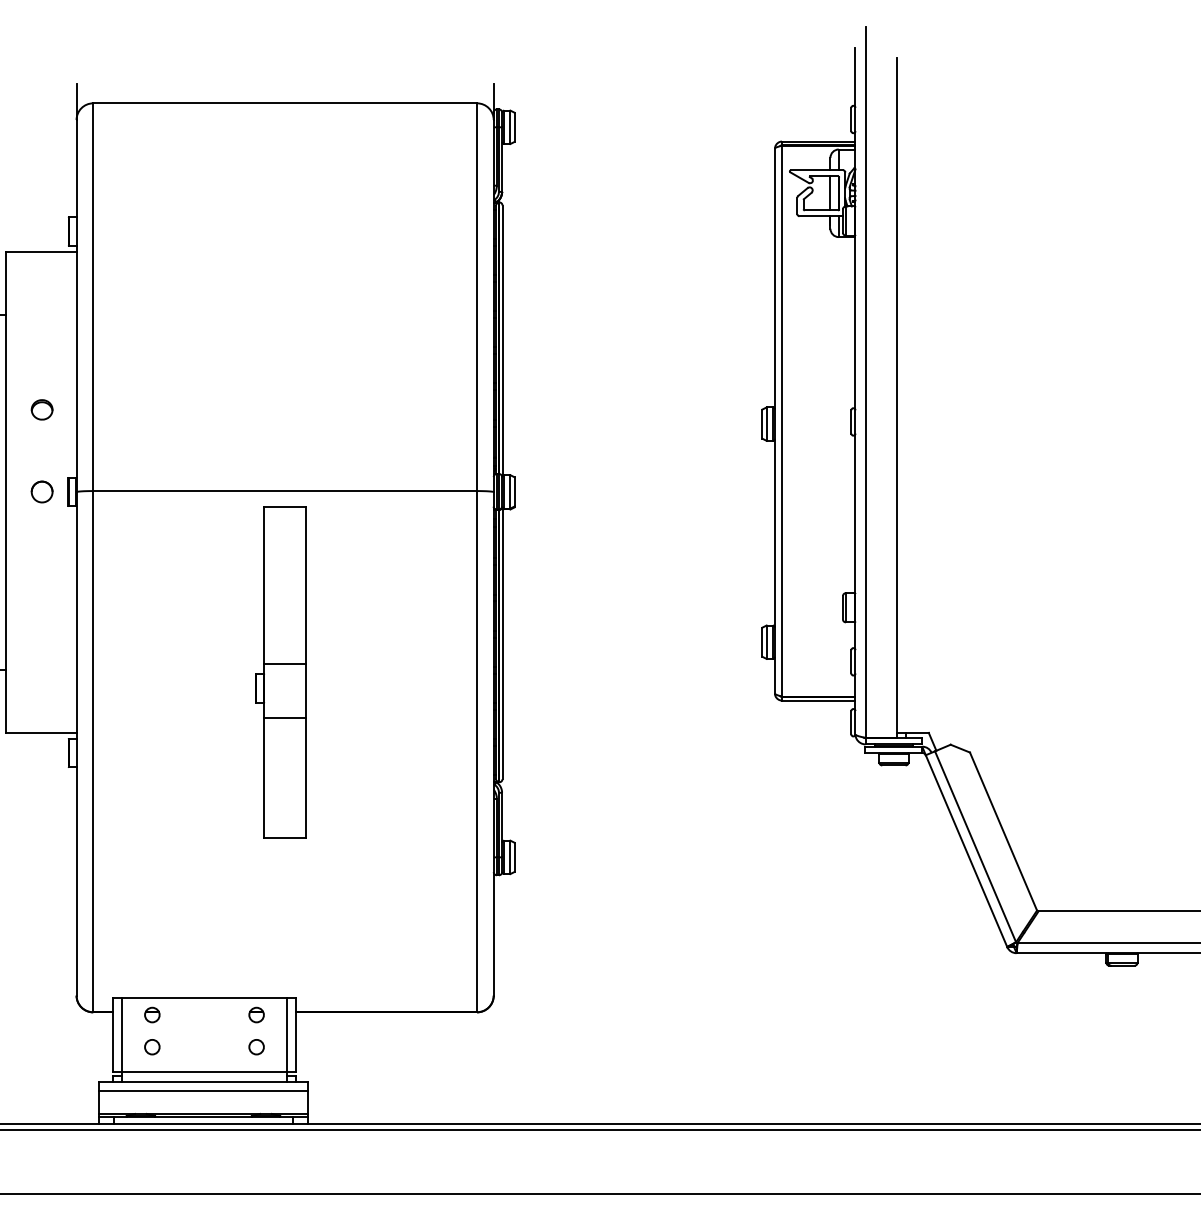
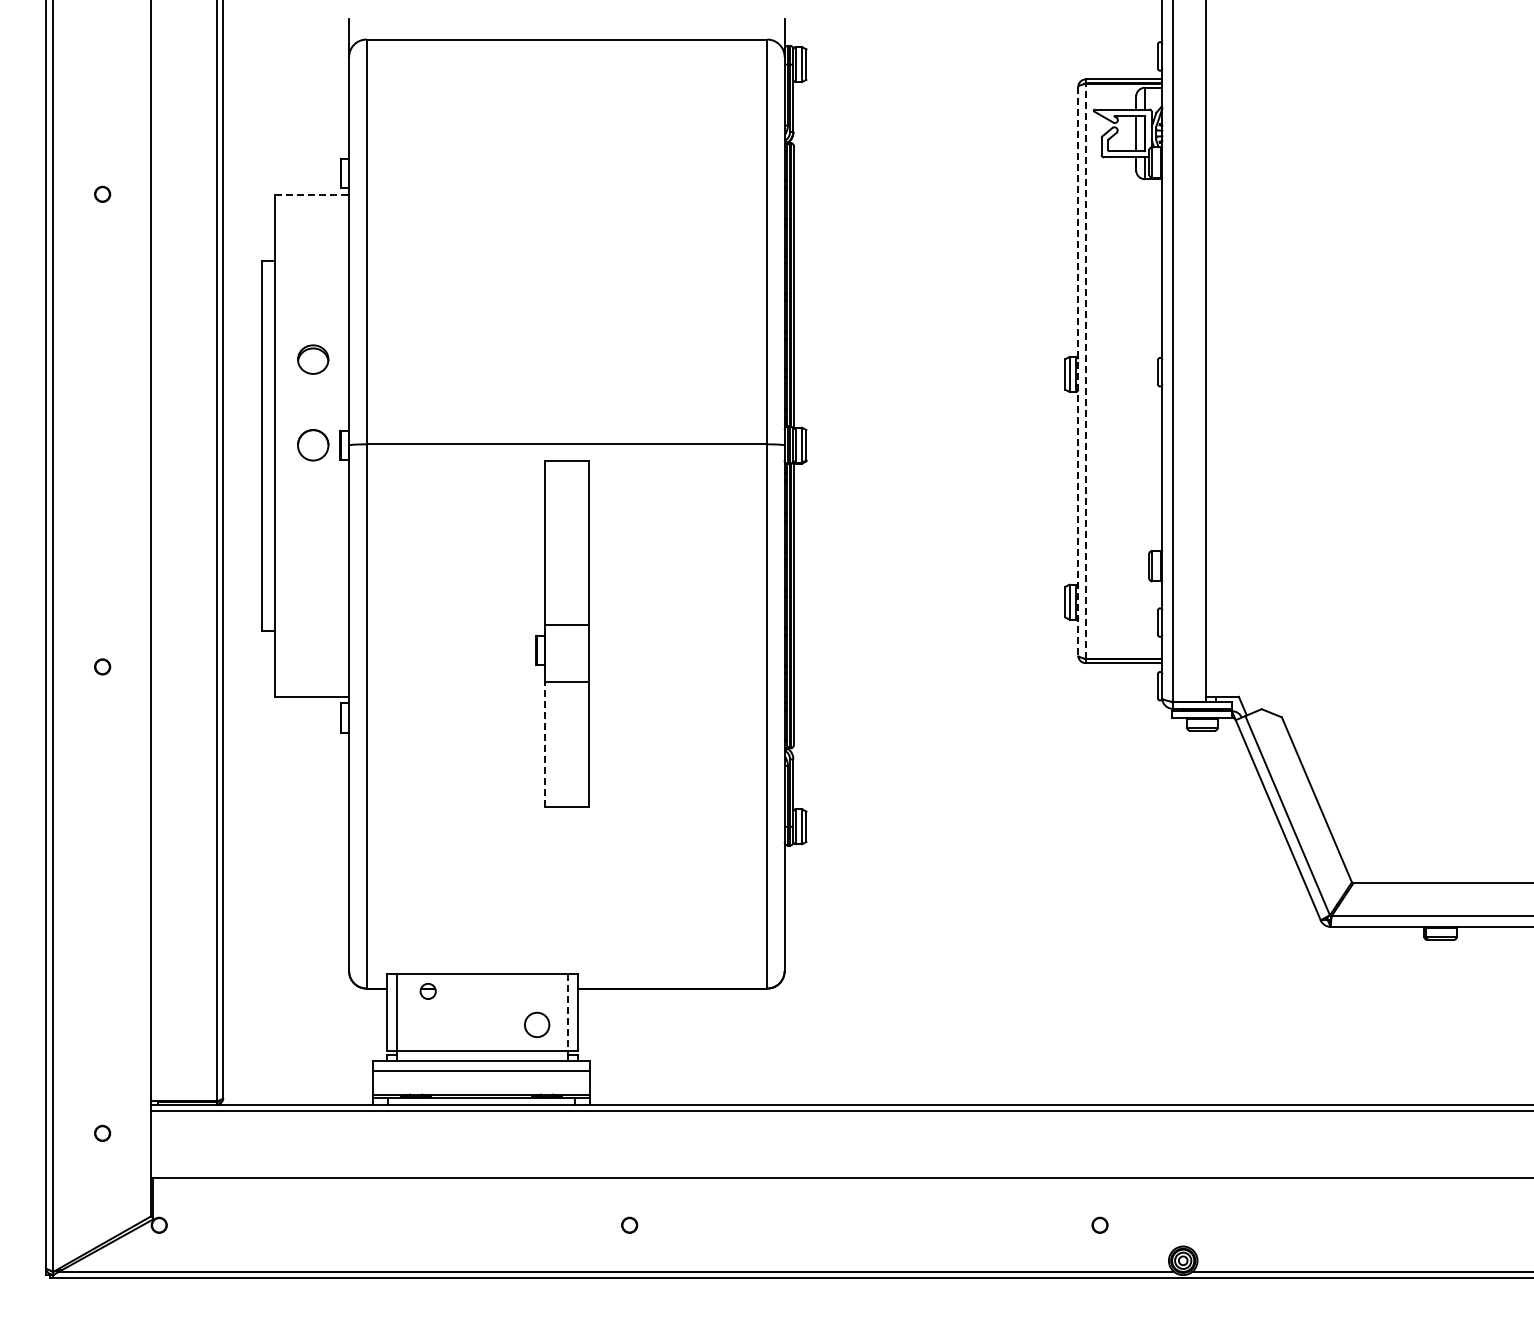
line: (41, 251) -> (312, 194), solid -> dashed
part: (41, 409) -> (312, 359), size x1.4
line: (775, 421) -> (1078, 371), solid -> dashed
line: (781, 421) -> (1085, 371), solid -> dashed
part: (41, 492) -> (312, 445), size x1.4
line: (264, 777) -> (545, 743), solid -> dashed
part: (256, 1015) -> (536, 991), removed
line: (286, 1035) -> (568, 1012), solid -> dashed
circle: (151, 1046) -> (427, 1024), removed
circle: (256, 1046) -> (536, 1024), size x1.6

